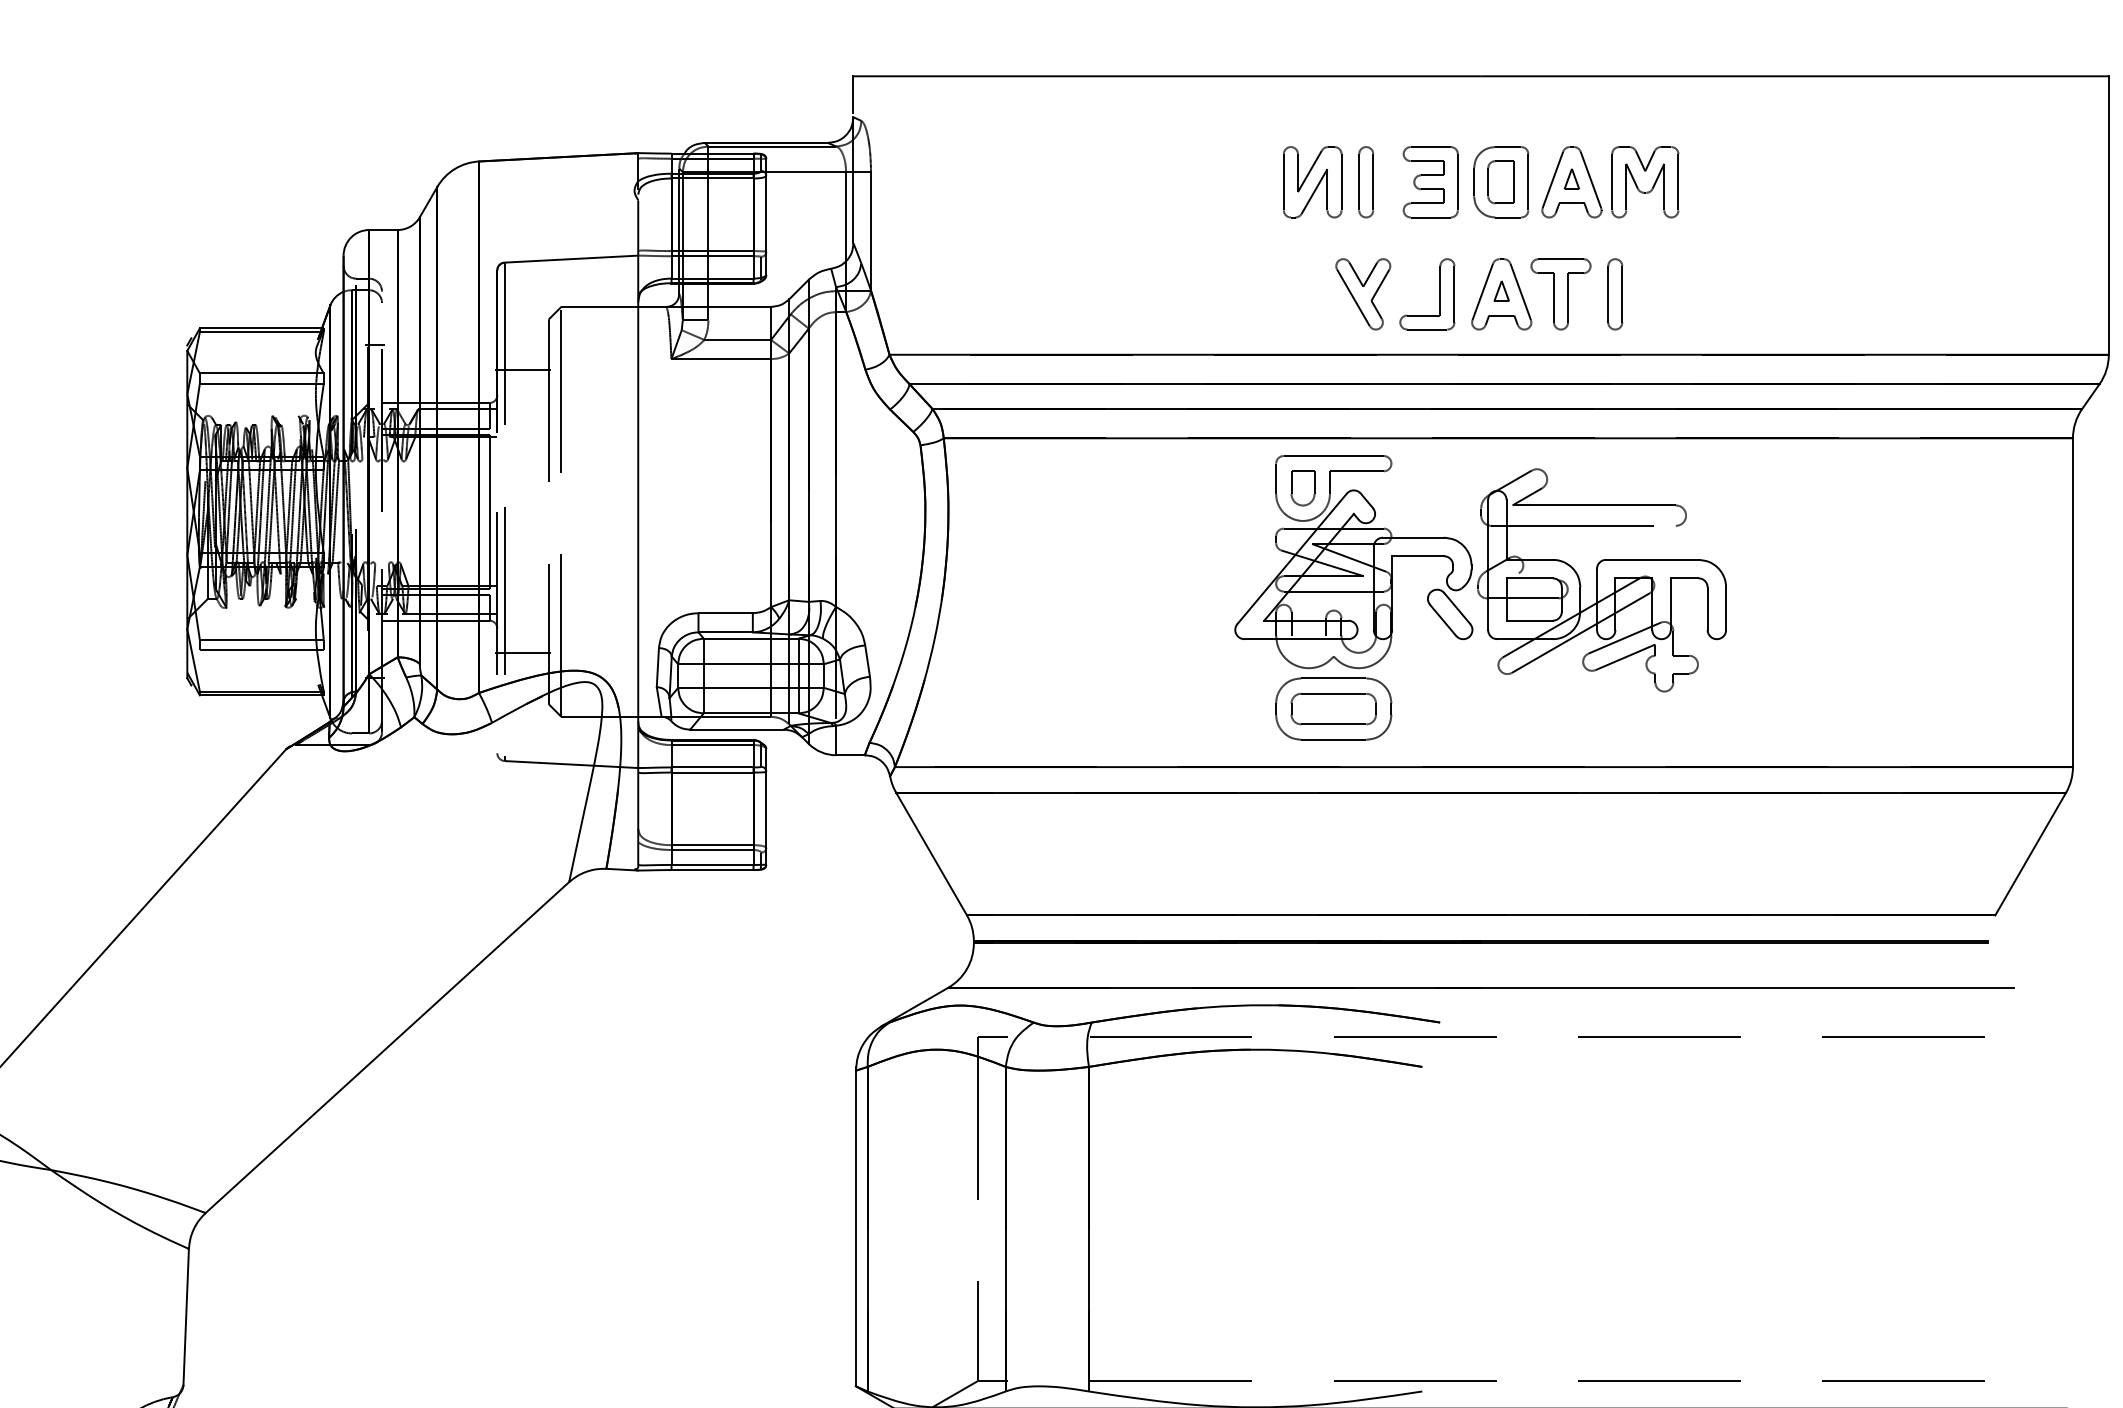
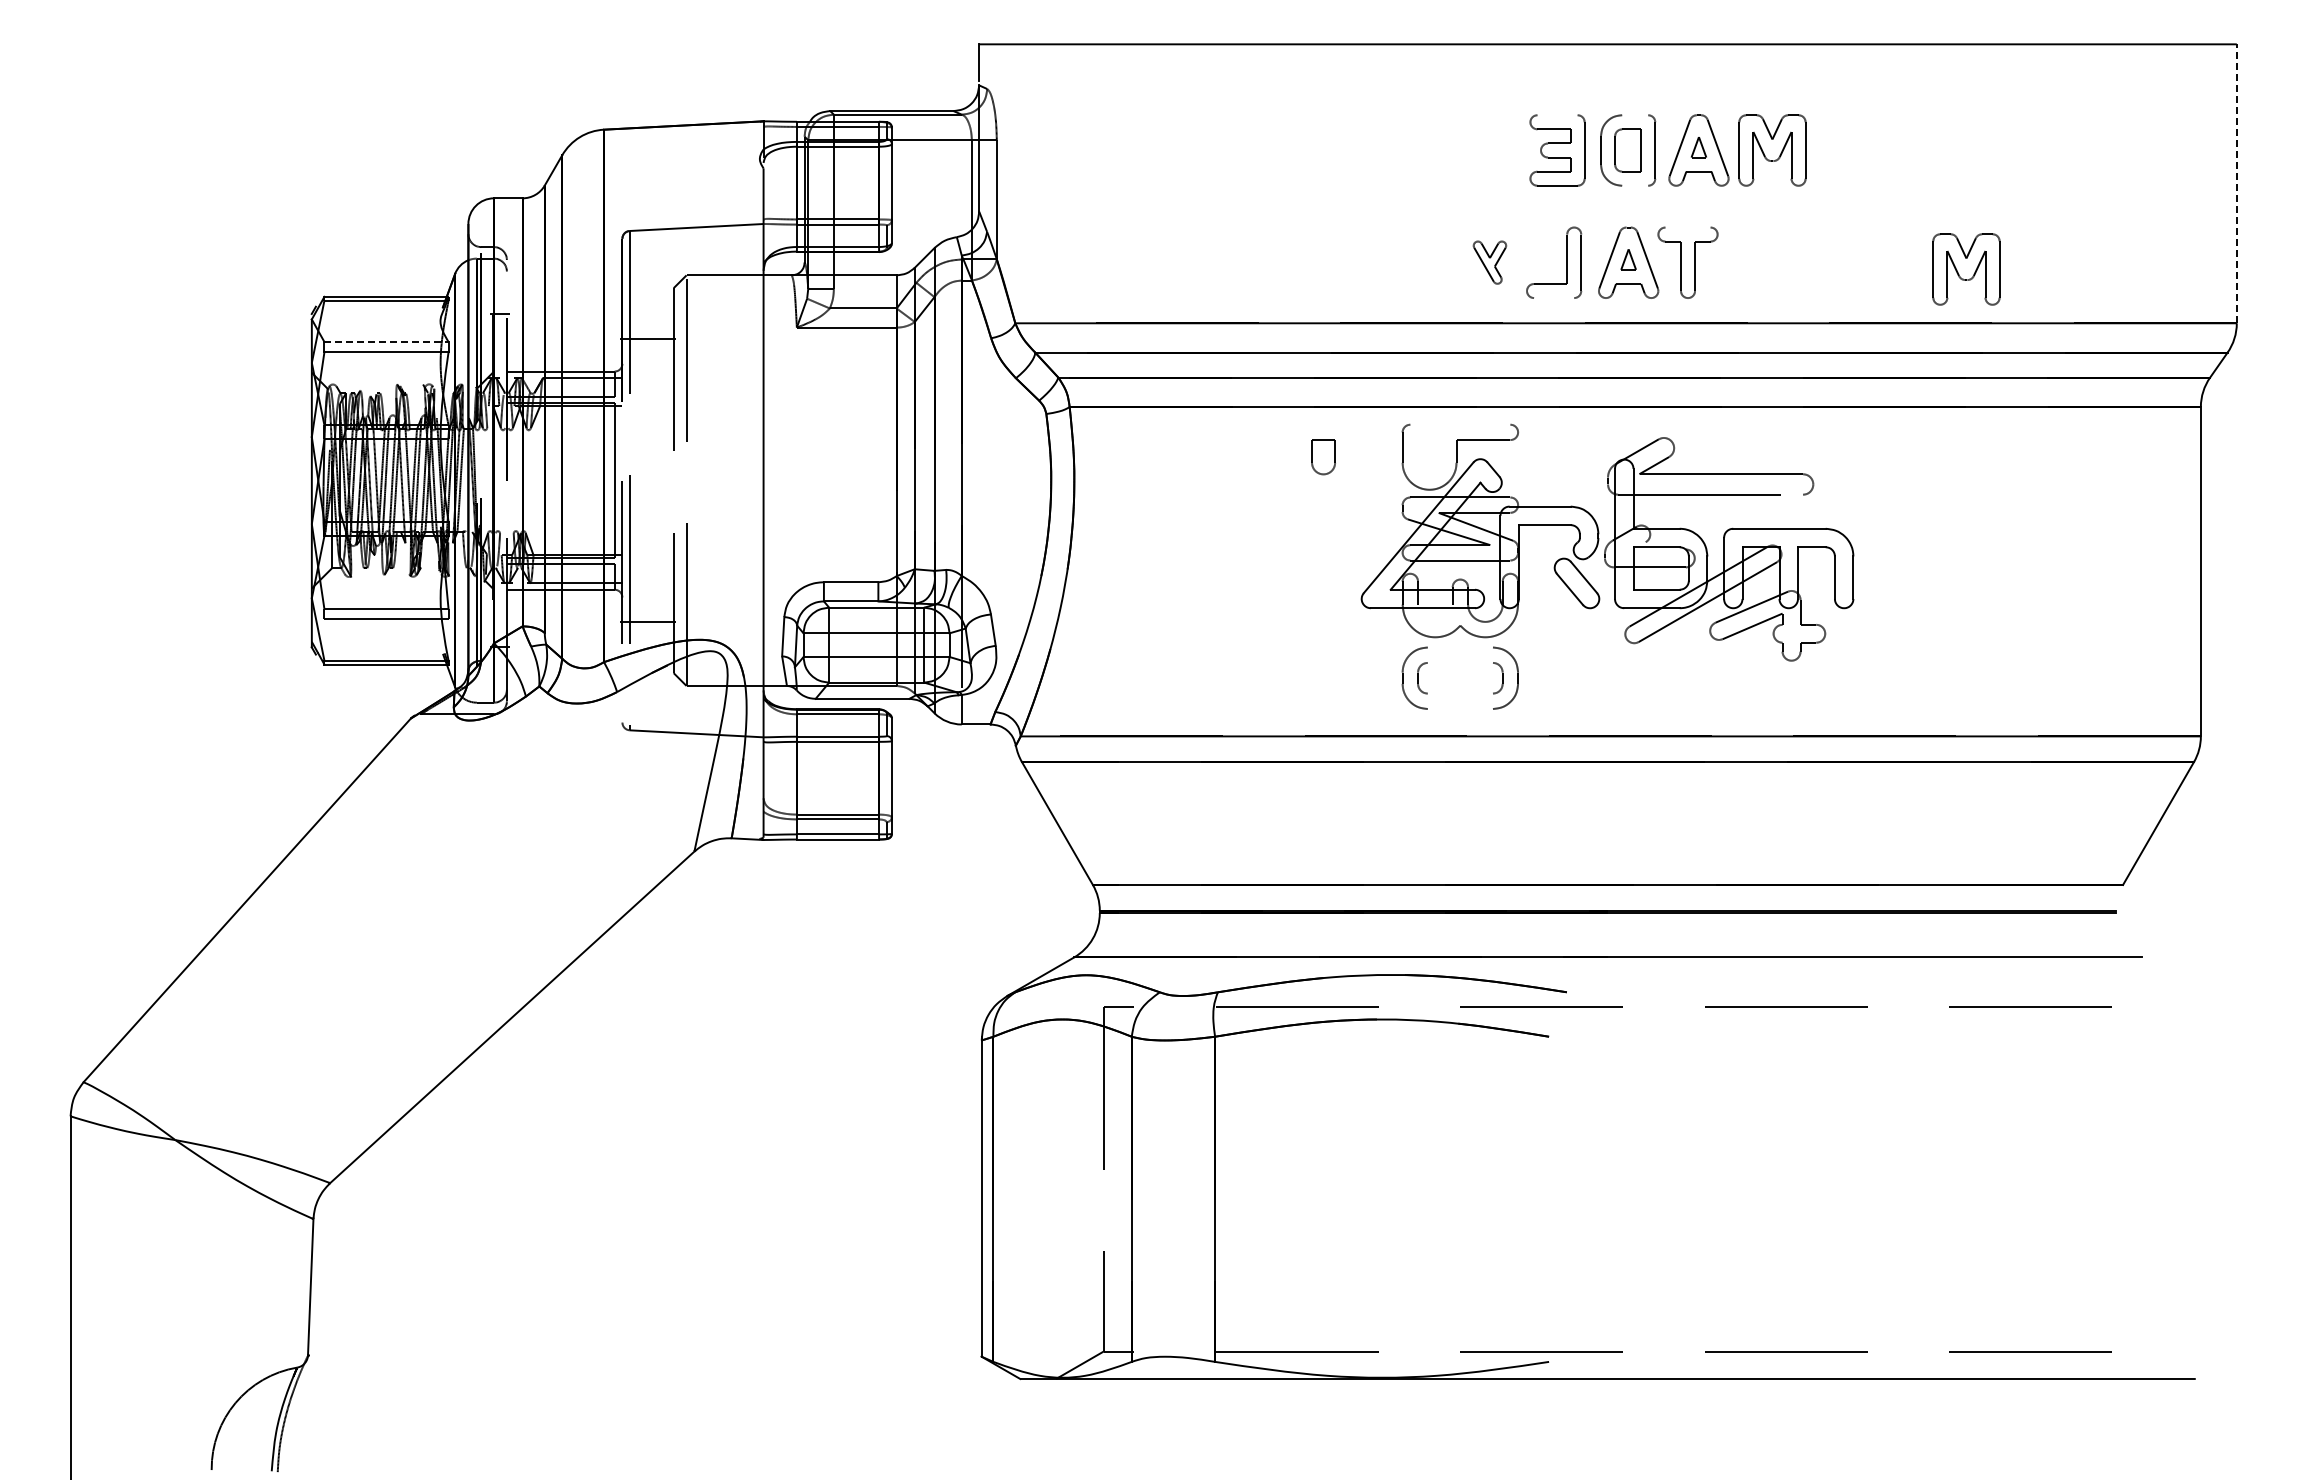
line: (1430, 147) -> (1557, 115), removed
line: (1508, 147) -> (1635, 115), removed
part: (1311, 182) -> (1438, 150), removed
part: (1365, 182) -> (1492, 150), removed
line: (2108, 215) -> (2236, 183), solid -> dashed
line: (1508, 217) -> (1635, 185), removed
line: (1560, 259) -> (1687, 227), removed
part: (1362, 294) -> (1489, 262), size x0.6
part: (1615, 294) -> (1742, 262), removed
part: (1838, 301) -> (1966, 269), added
line: (1427, 330) -> (1554, 298), removed
line: (262, 373) -> (387, 342), solid -> dashed
line: (1333, 455) -> (1460, 424), removed
part: (1302, 488) -> (1323, 457), moved
line: (1332, 678) -> (1459, 647), removed
line: (1332, 693) -> (1459, 662), removed
line: (1332, 724) -> (1459, 693), removed
line: (1332, 740) -> (1459, 709), removed

